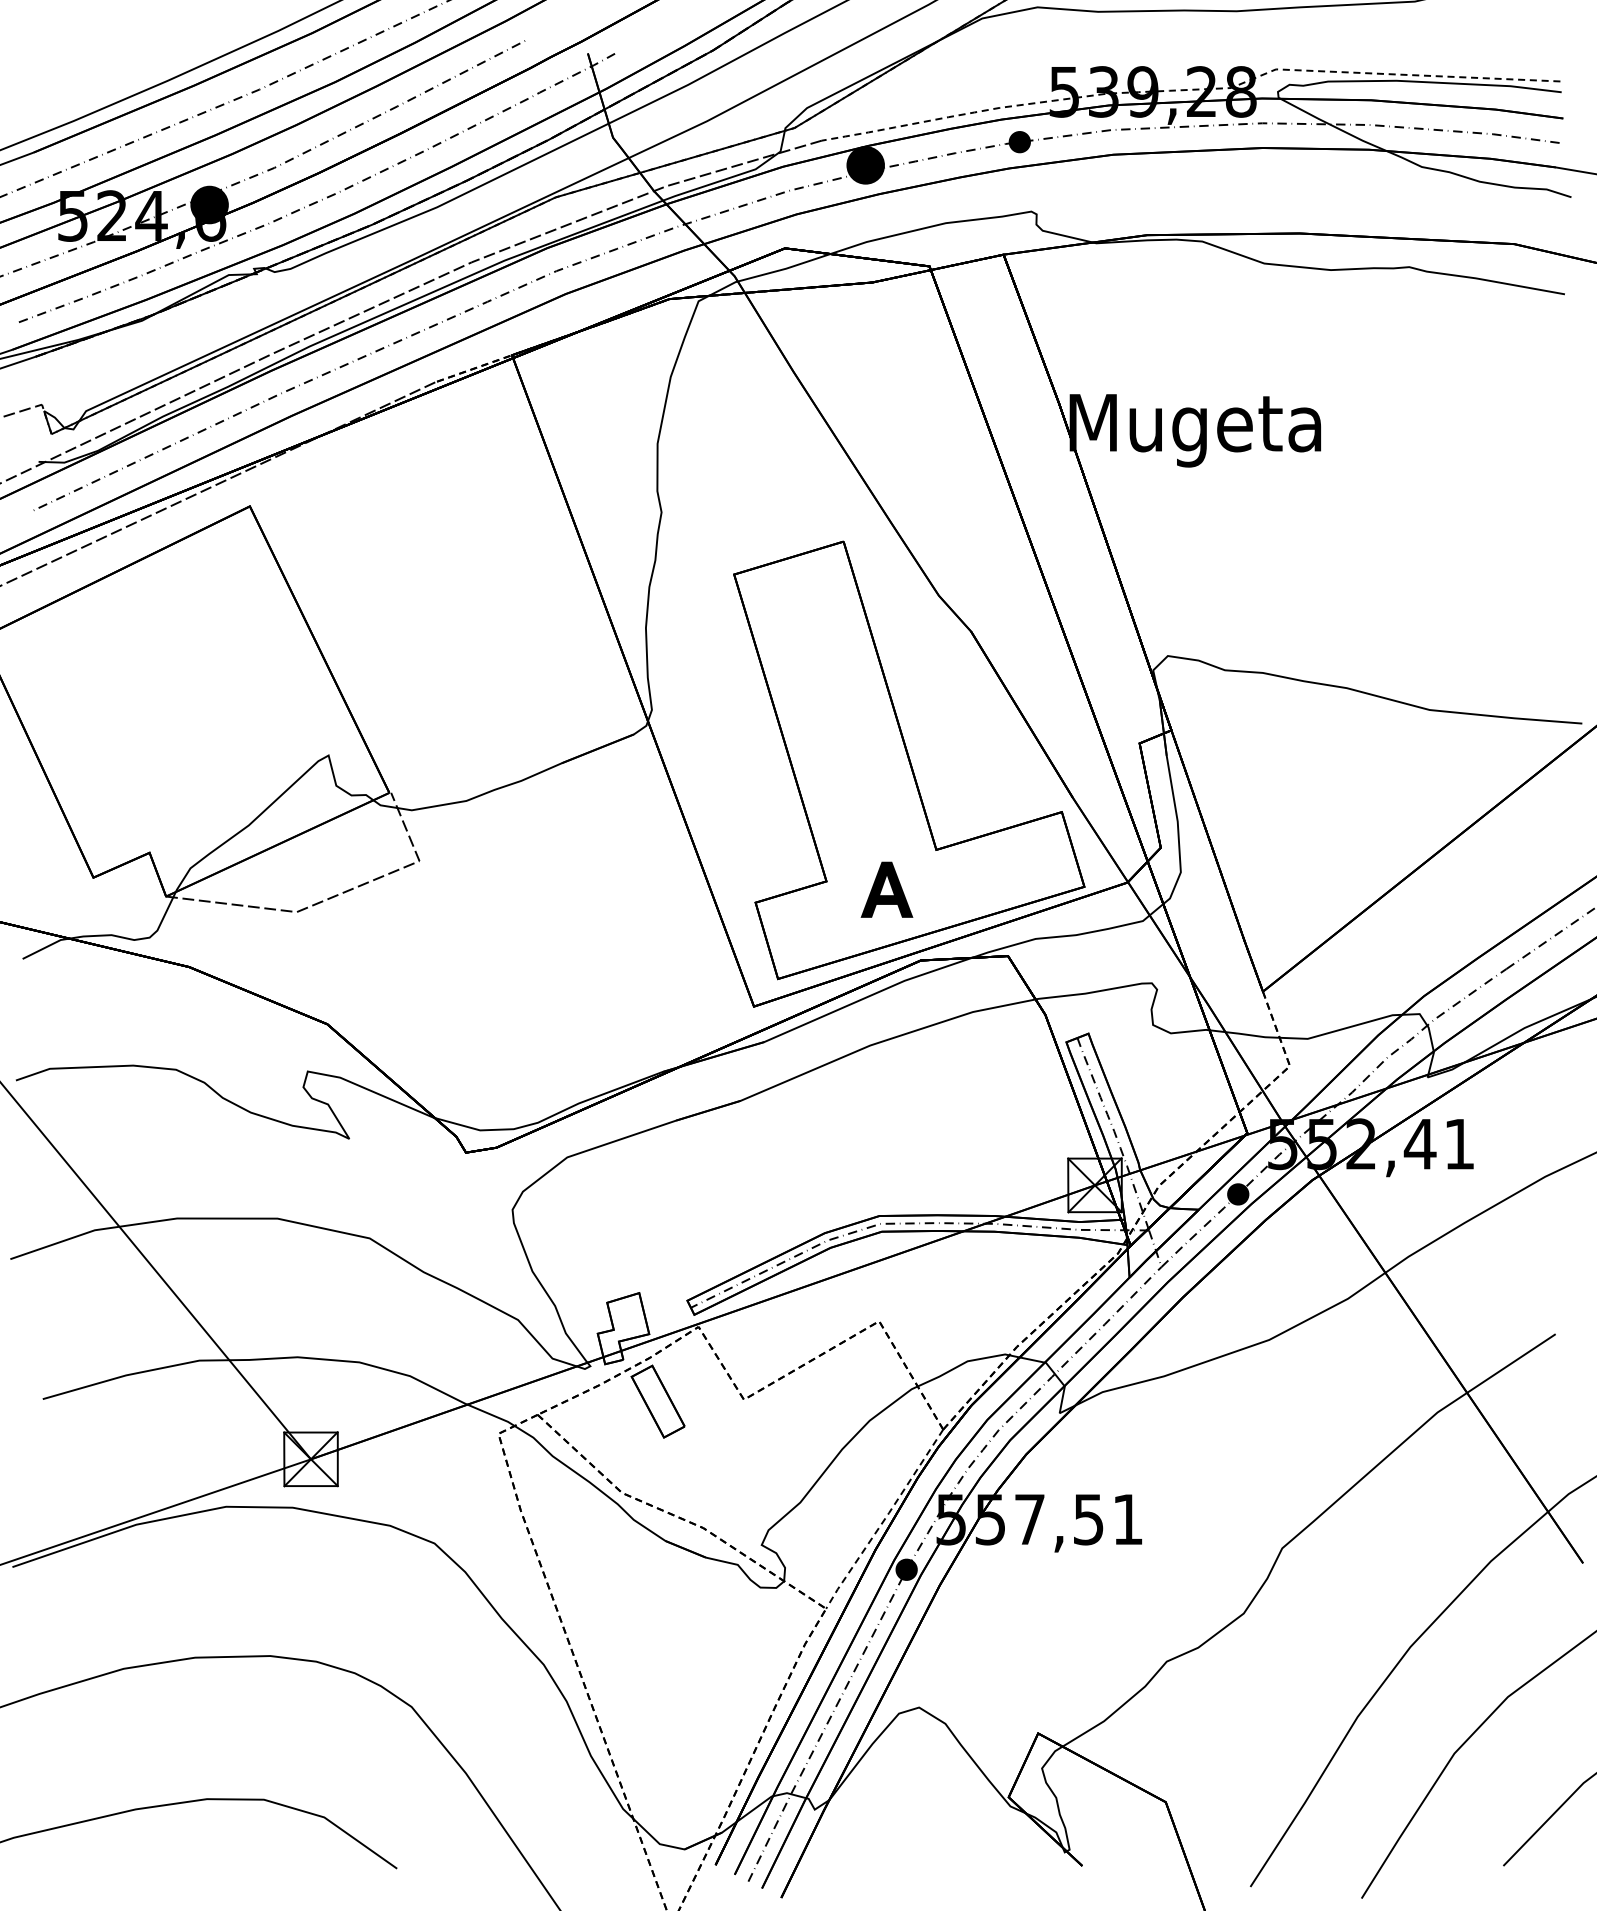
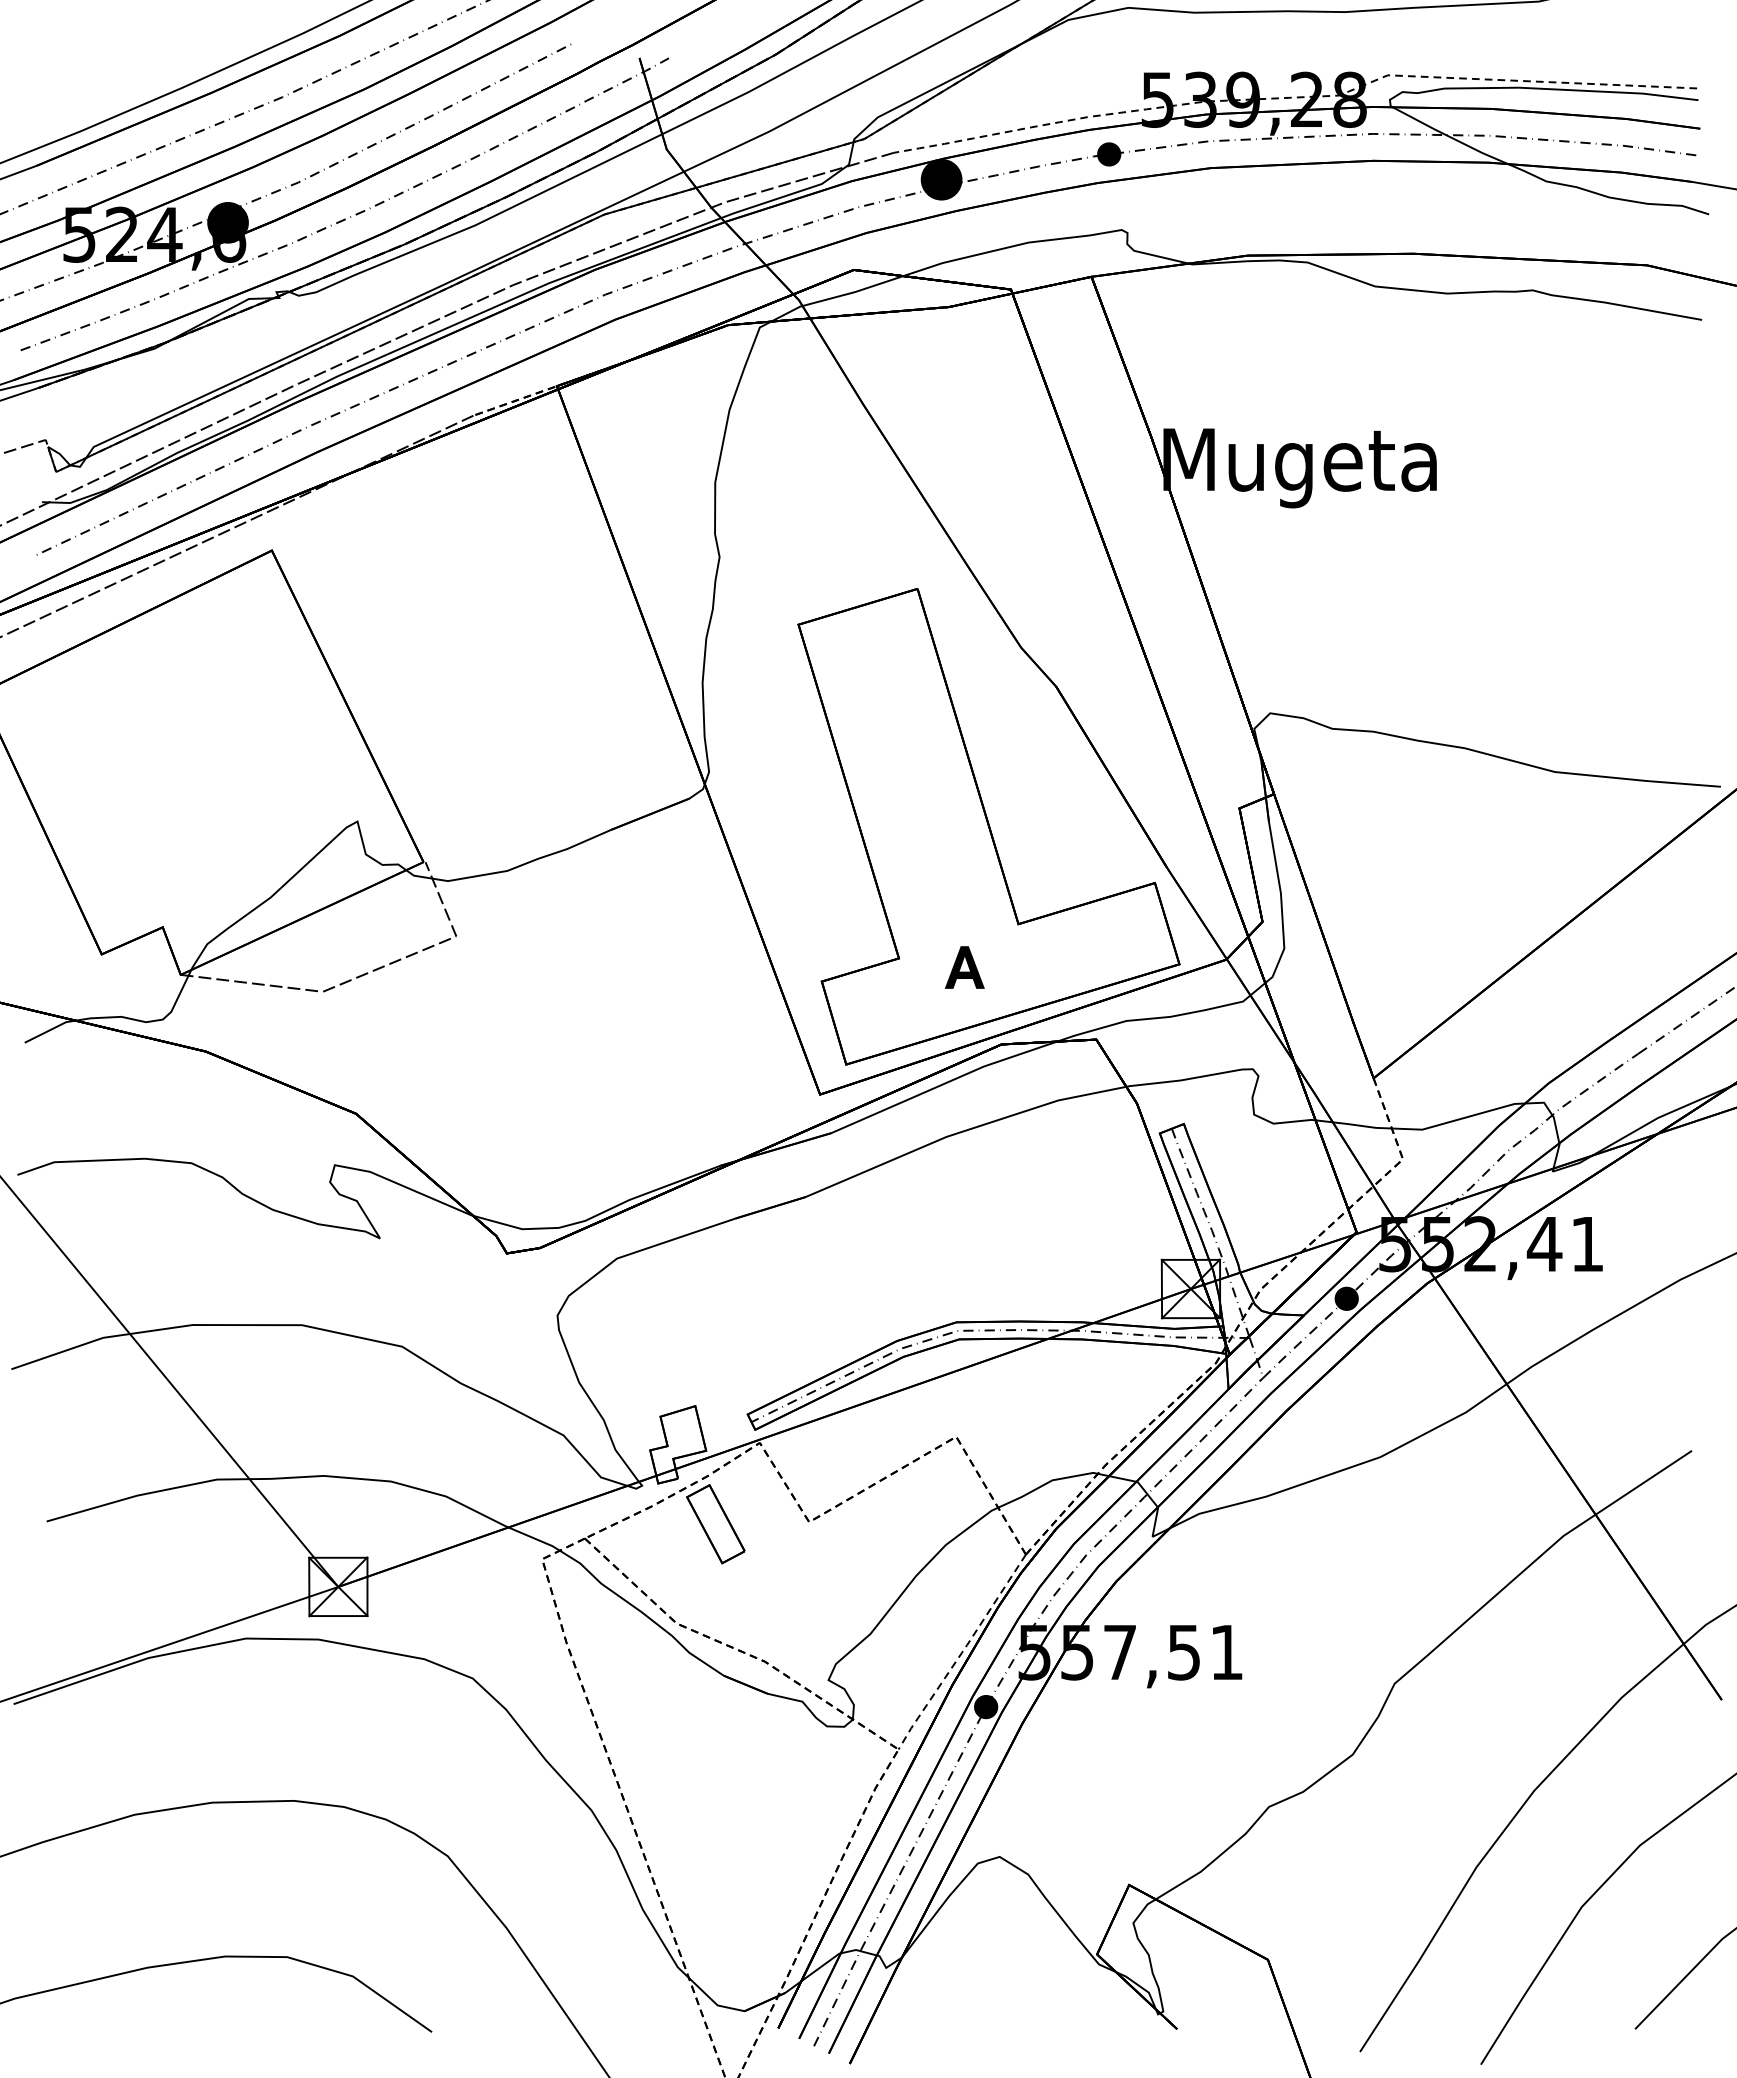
part: (886, 889) -> (964, 967), size x0.7

